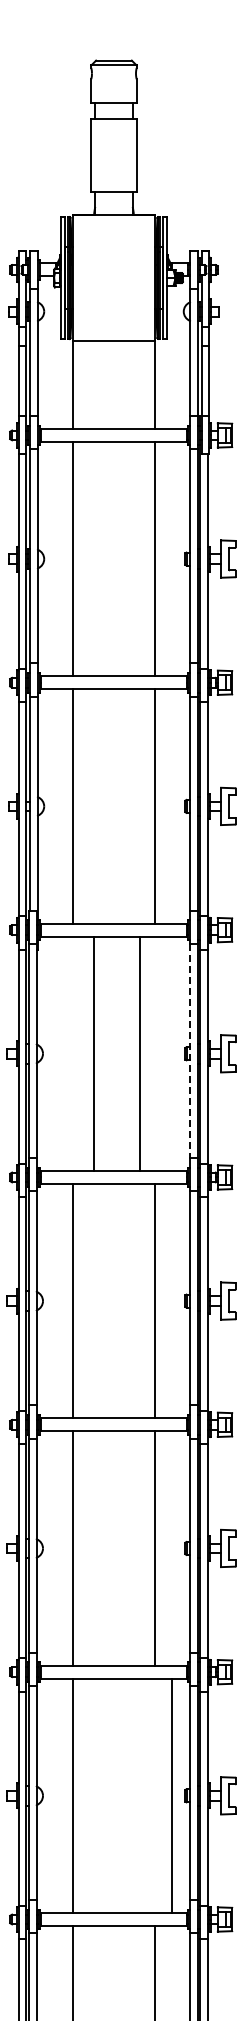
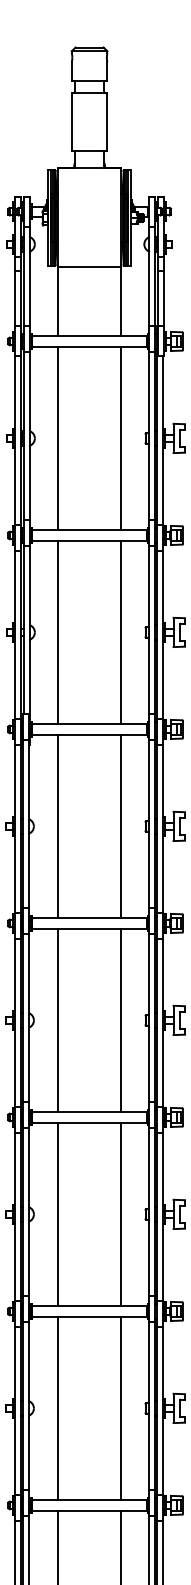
line: (190, 1051) -> (149, 824), dashed -> solid
line: (94, 1053) -> (57, 826), moved
line: (139, 1053) -> (121, 826), moved
line: (171, 1795) -> (121, 1408), moved

